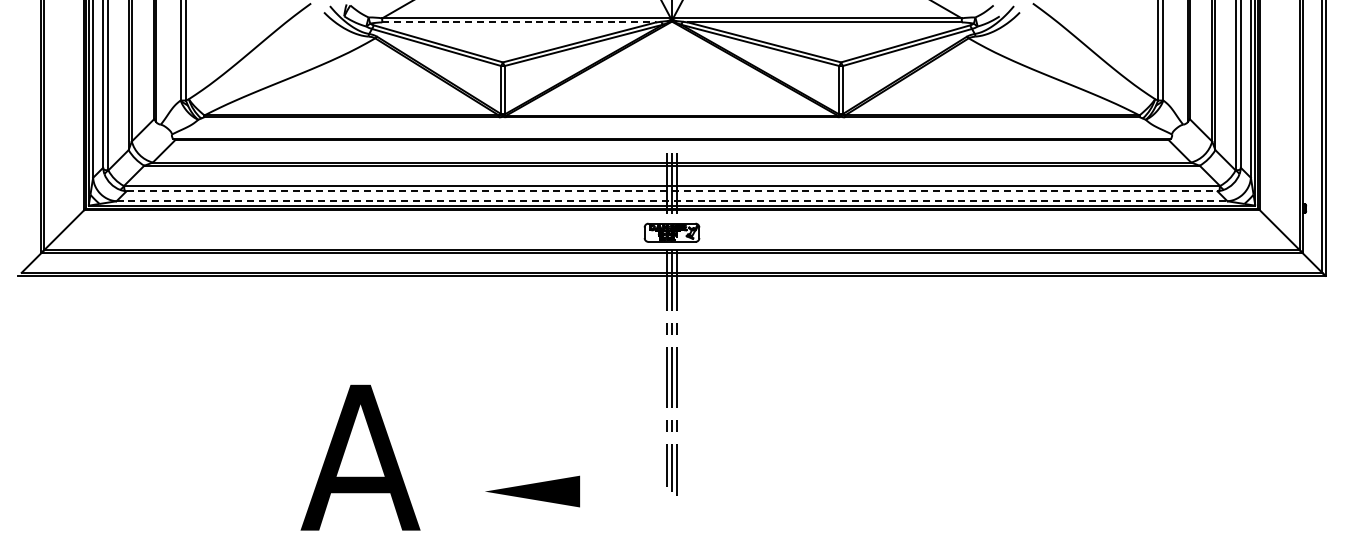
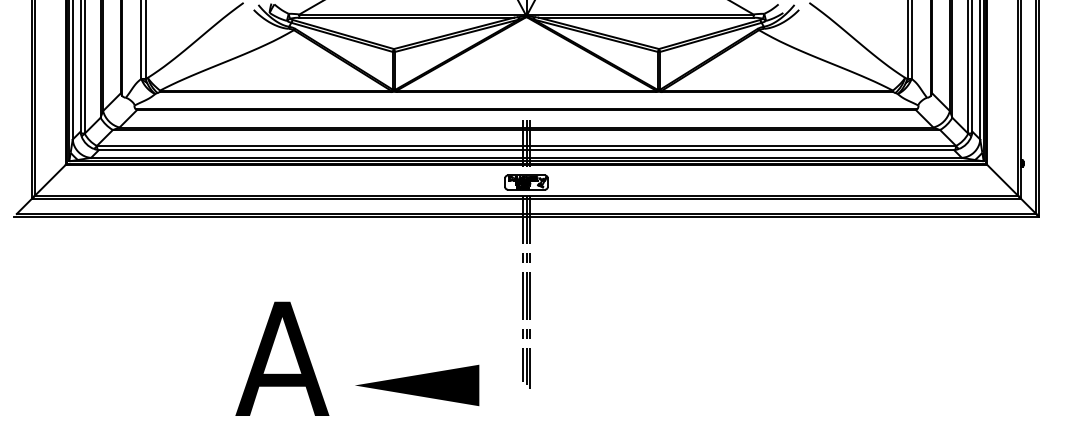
line: (519, 22) -> (406, 17), dashed -> solid
line: (672, 191) -> (526, 150), dashed -> solid
line: (672, 201) -> (526, 158), dashed -> solid
part: (532, 491) -> (417, 385), size x1.67

